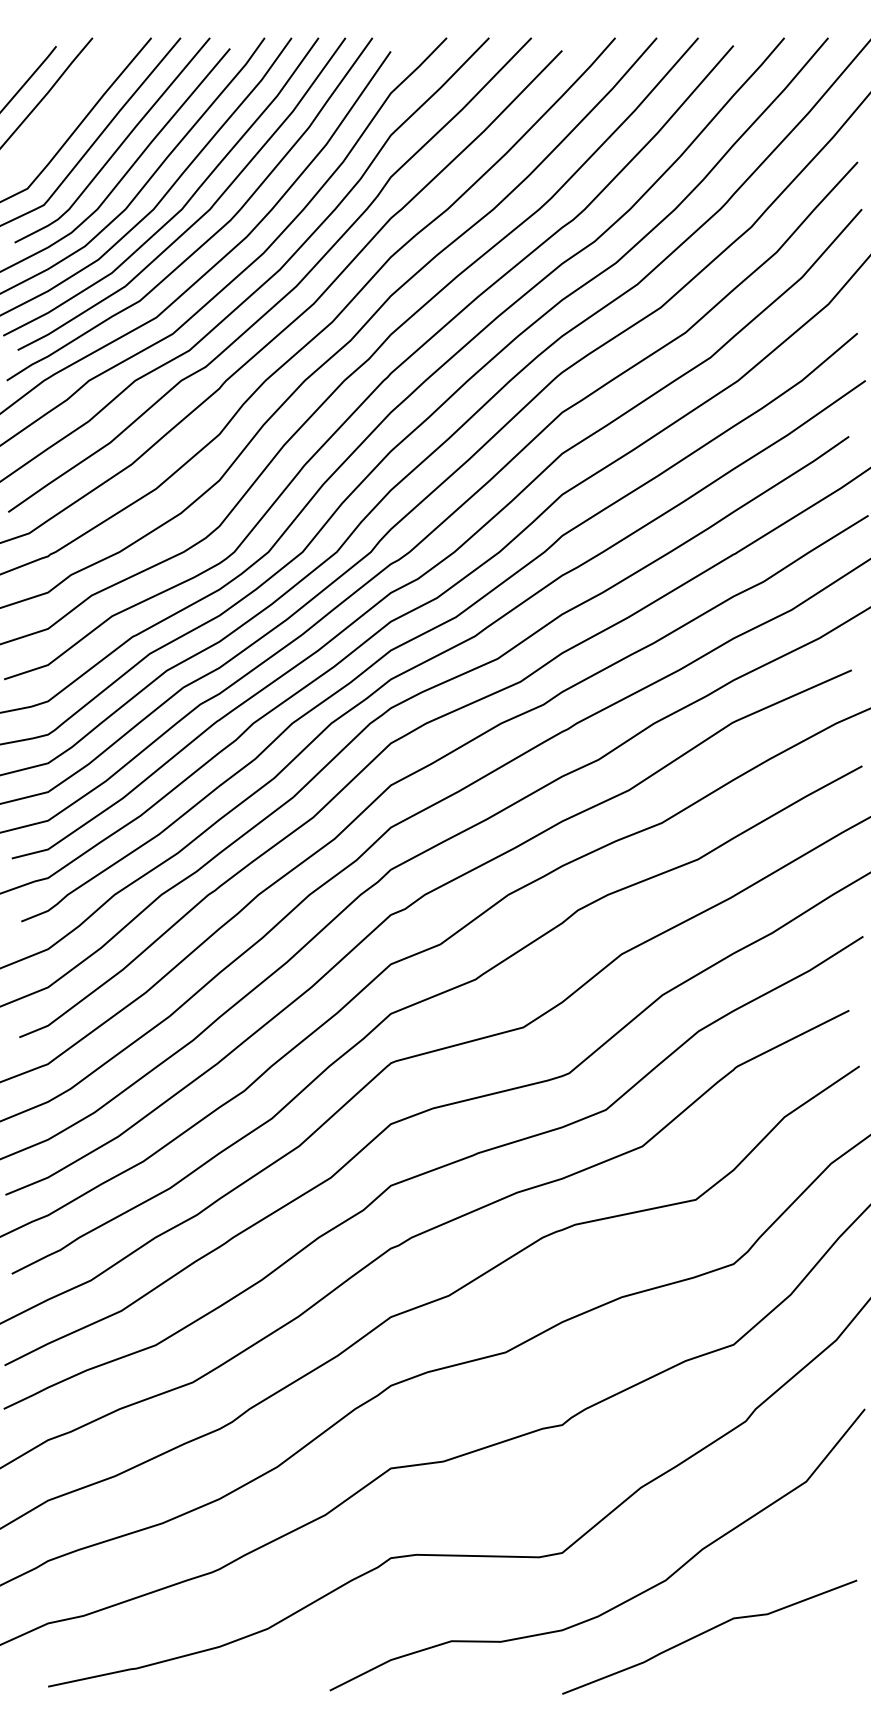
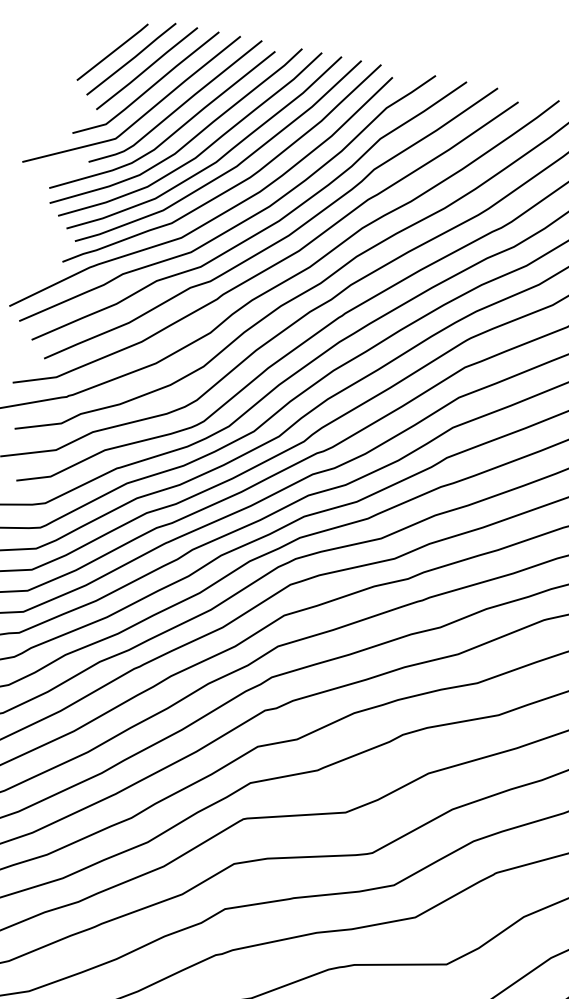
line: (66, 104) -> (147, 68), added

